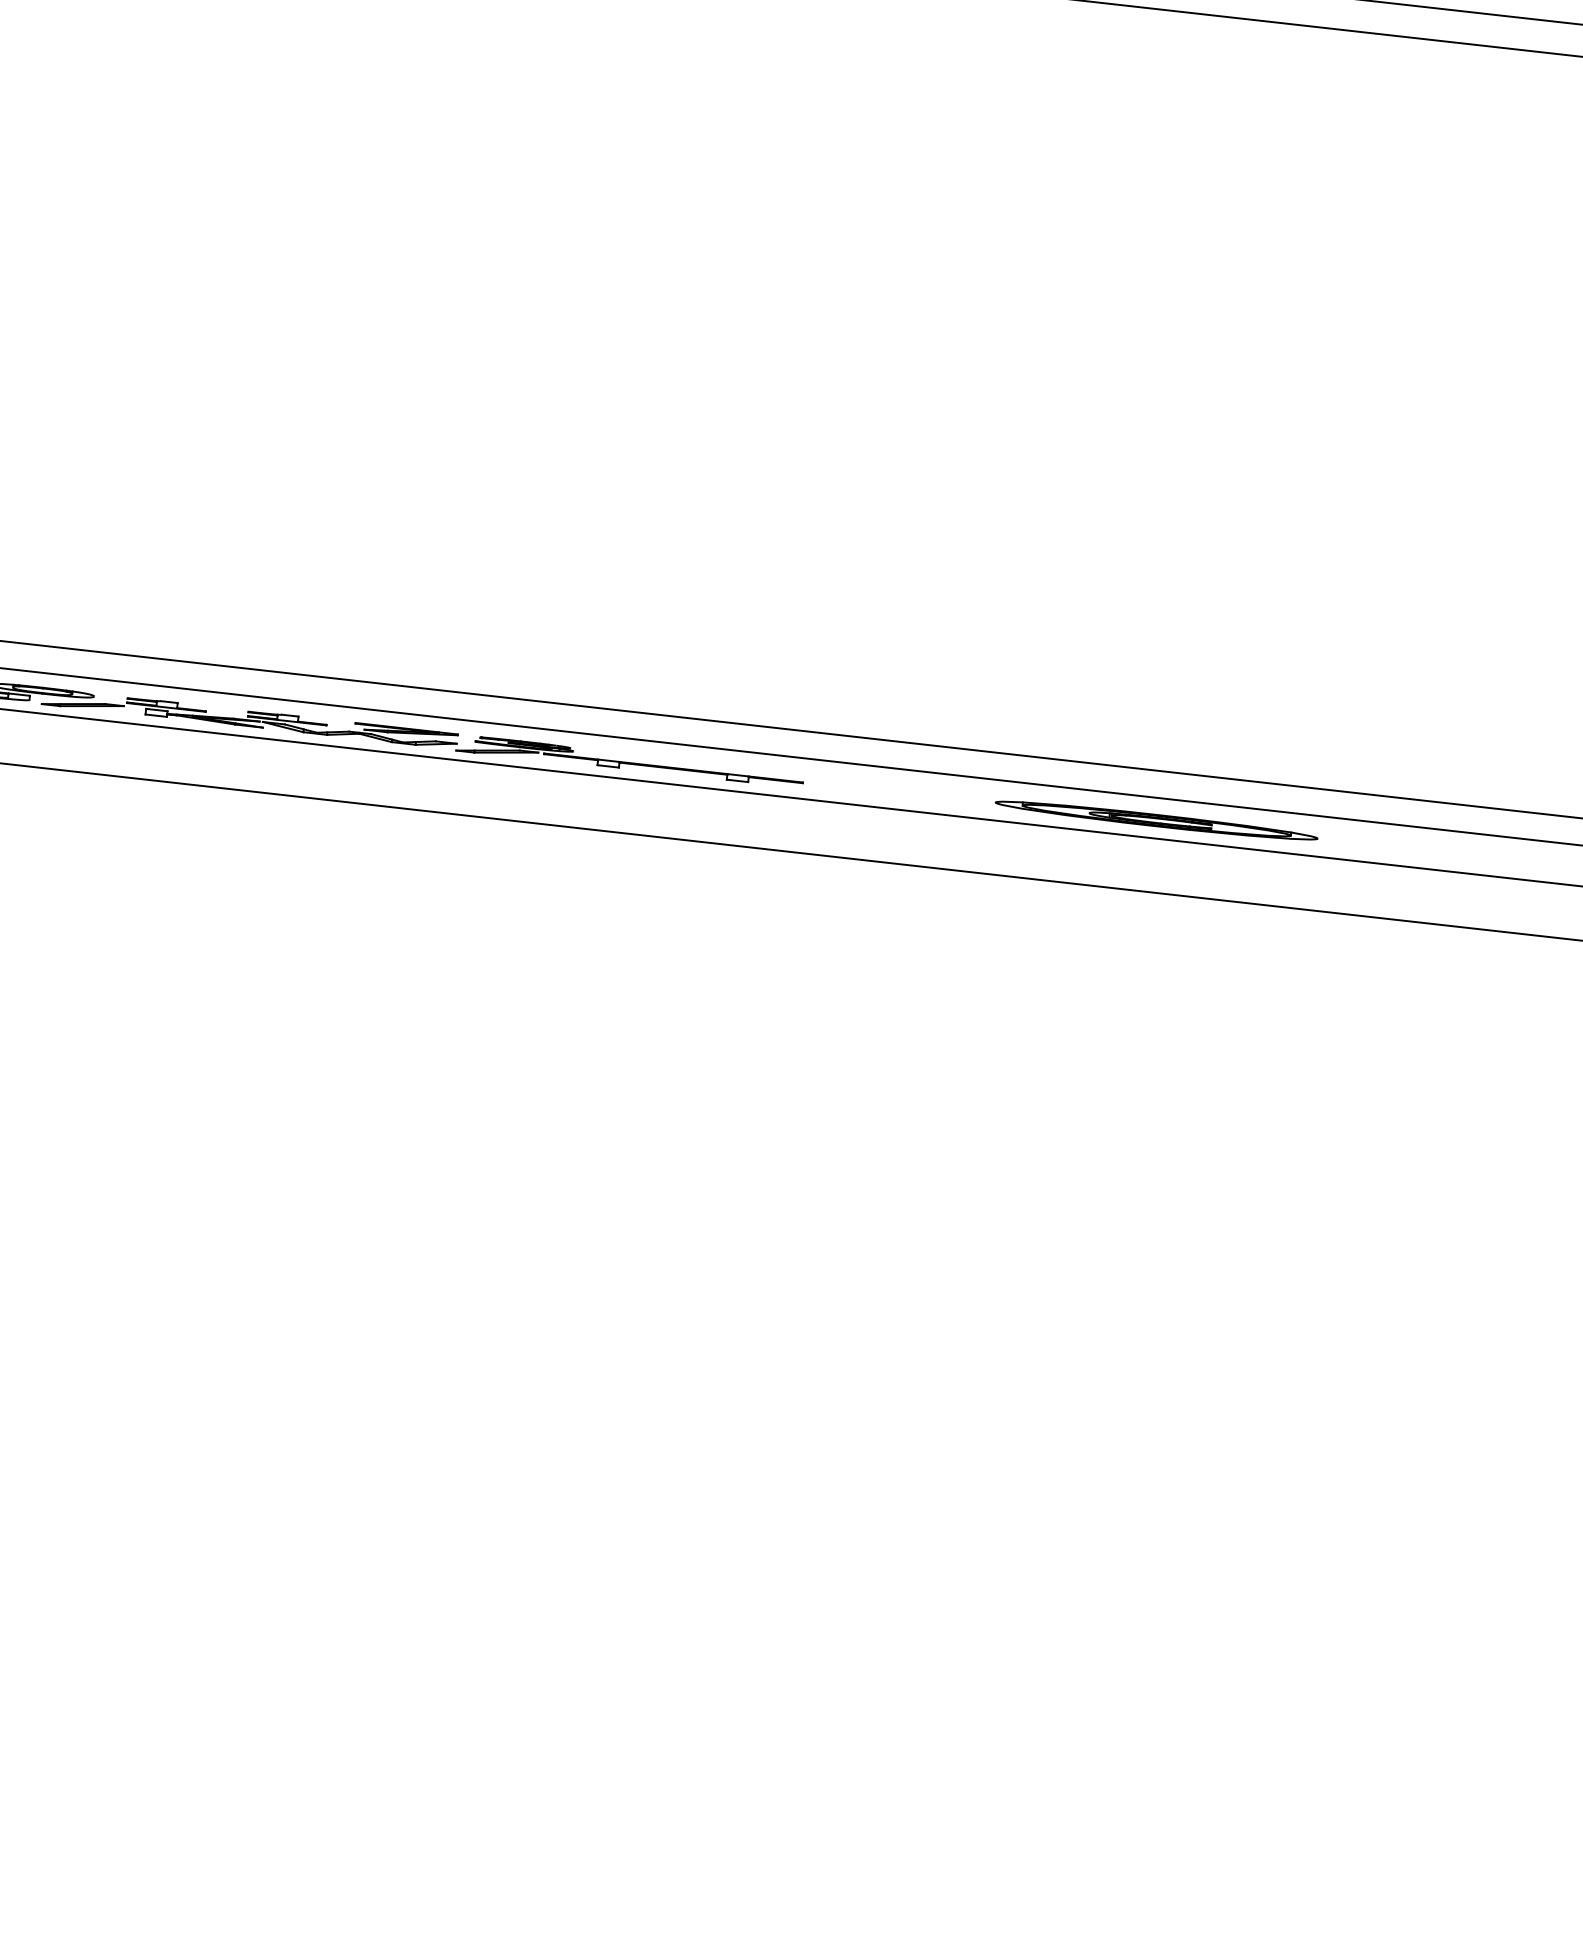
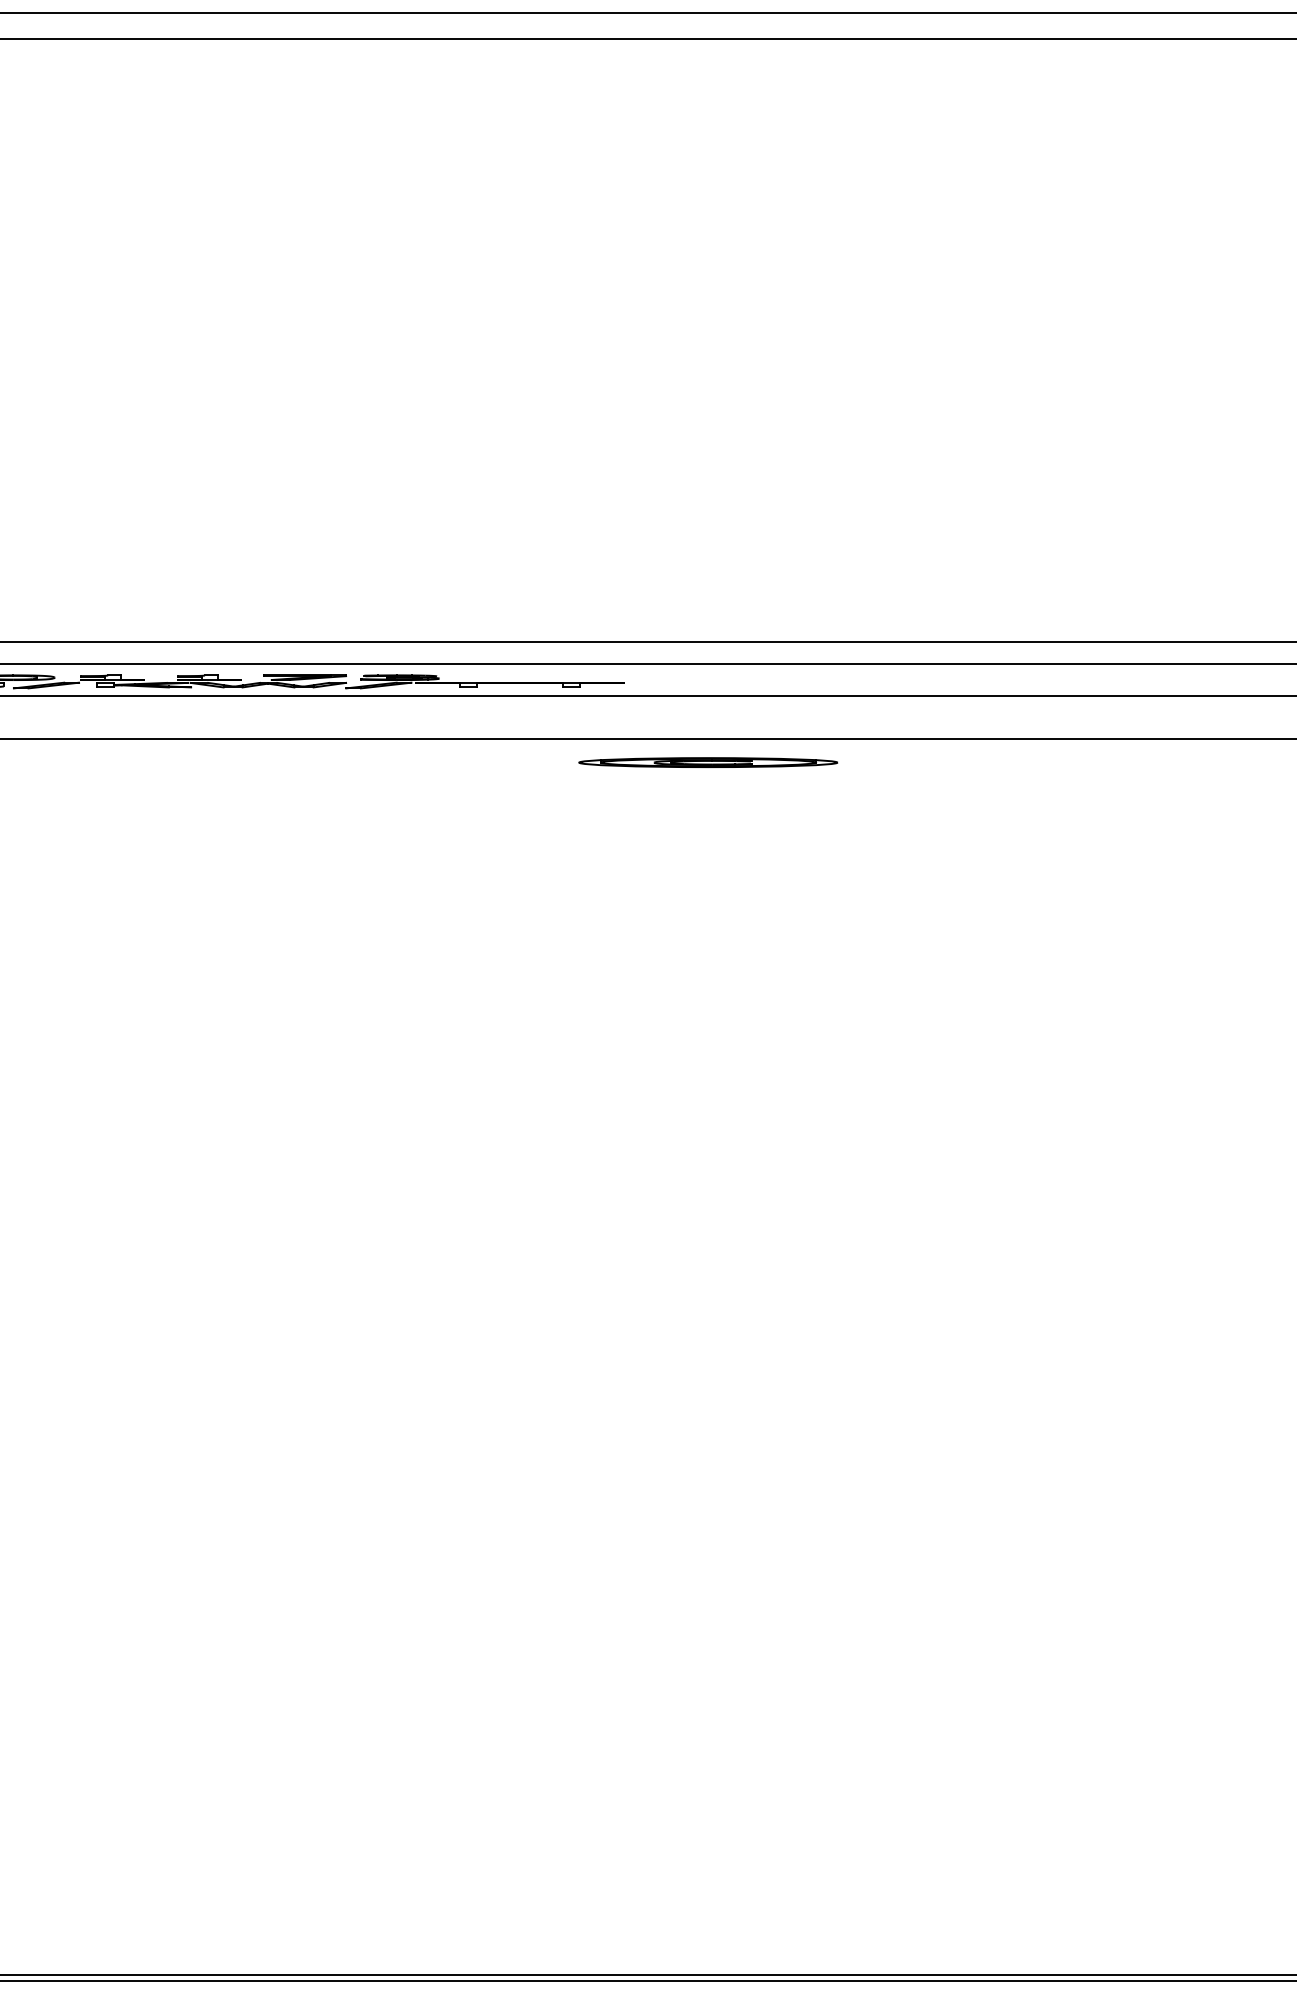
part: (1156, 820) -> (708, 762), moved

